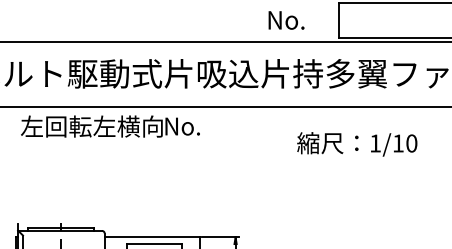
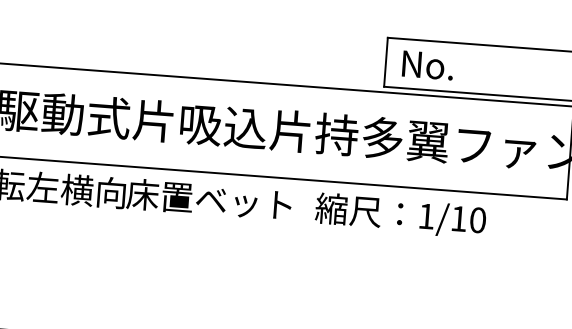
text: (286, 20) -> (428, 65), moved
text: (221, 126) -> (208, 200), No. -> 床置ベット
text: (357, 144) -> (401, 215), moved

